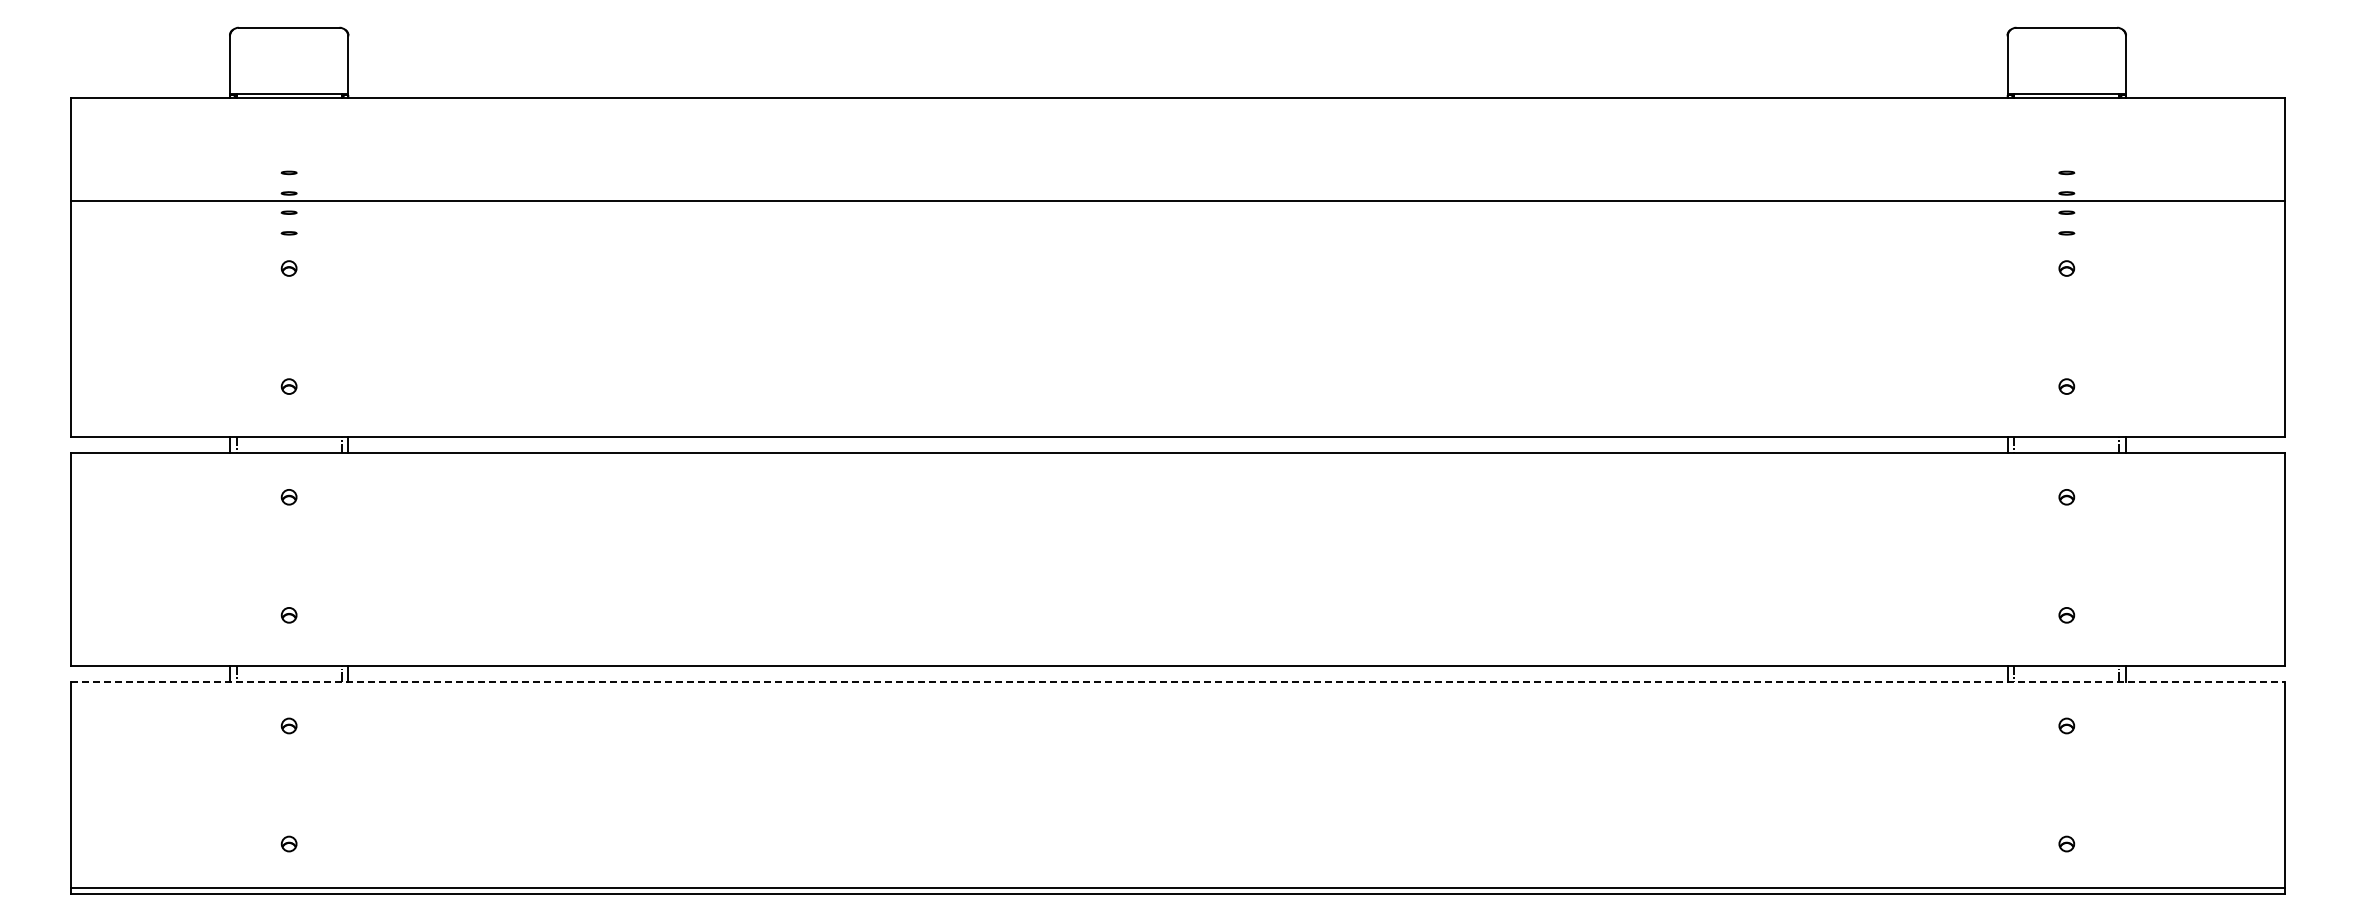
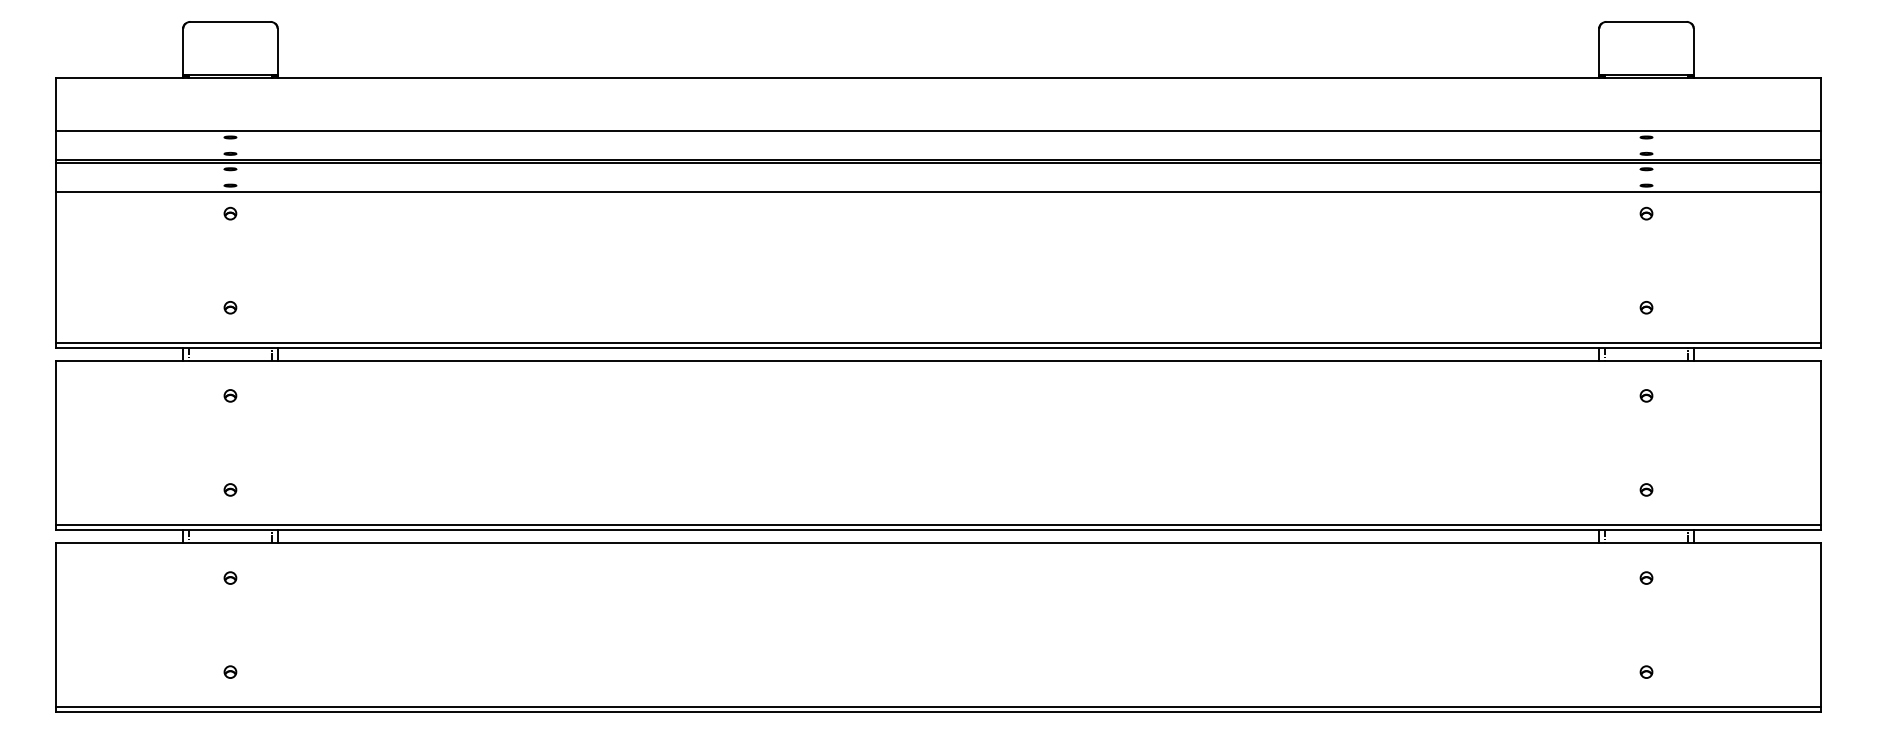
line: (1177, 165) -> (938, 131), added
line: (1177, 205) -> (938, 163), added
line: (1177, 240) -> (938, 191), added
line: (1177, 430) -> (938, 342), added
line: (1177, 659) -> (938, 525), added
line: (1178, 681) -> (938, 542), dashed -> solid

